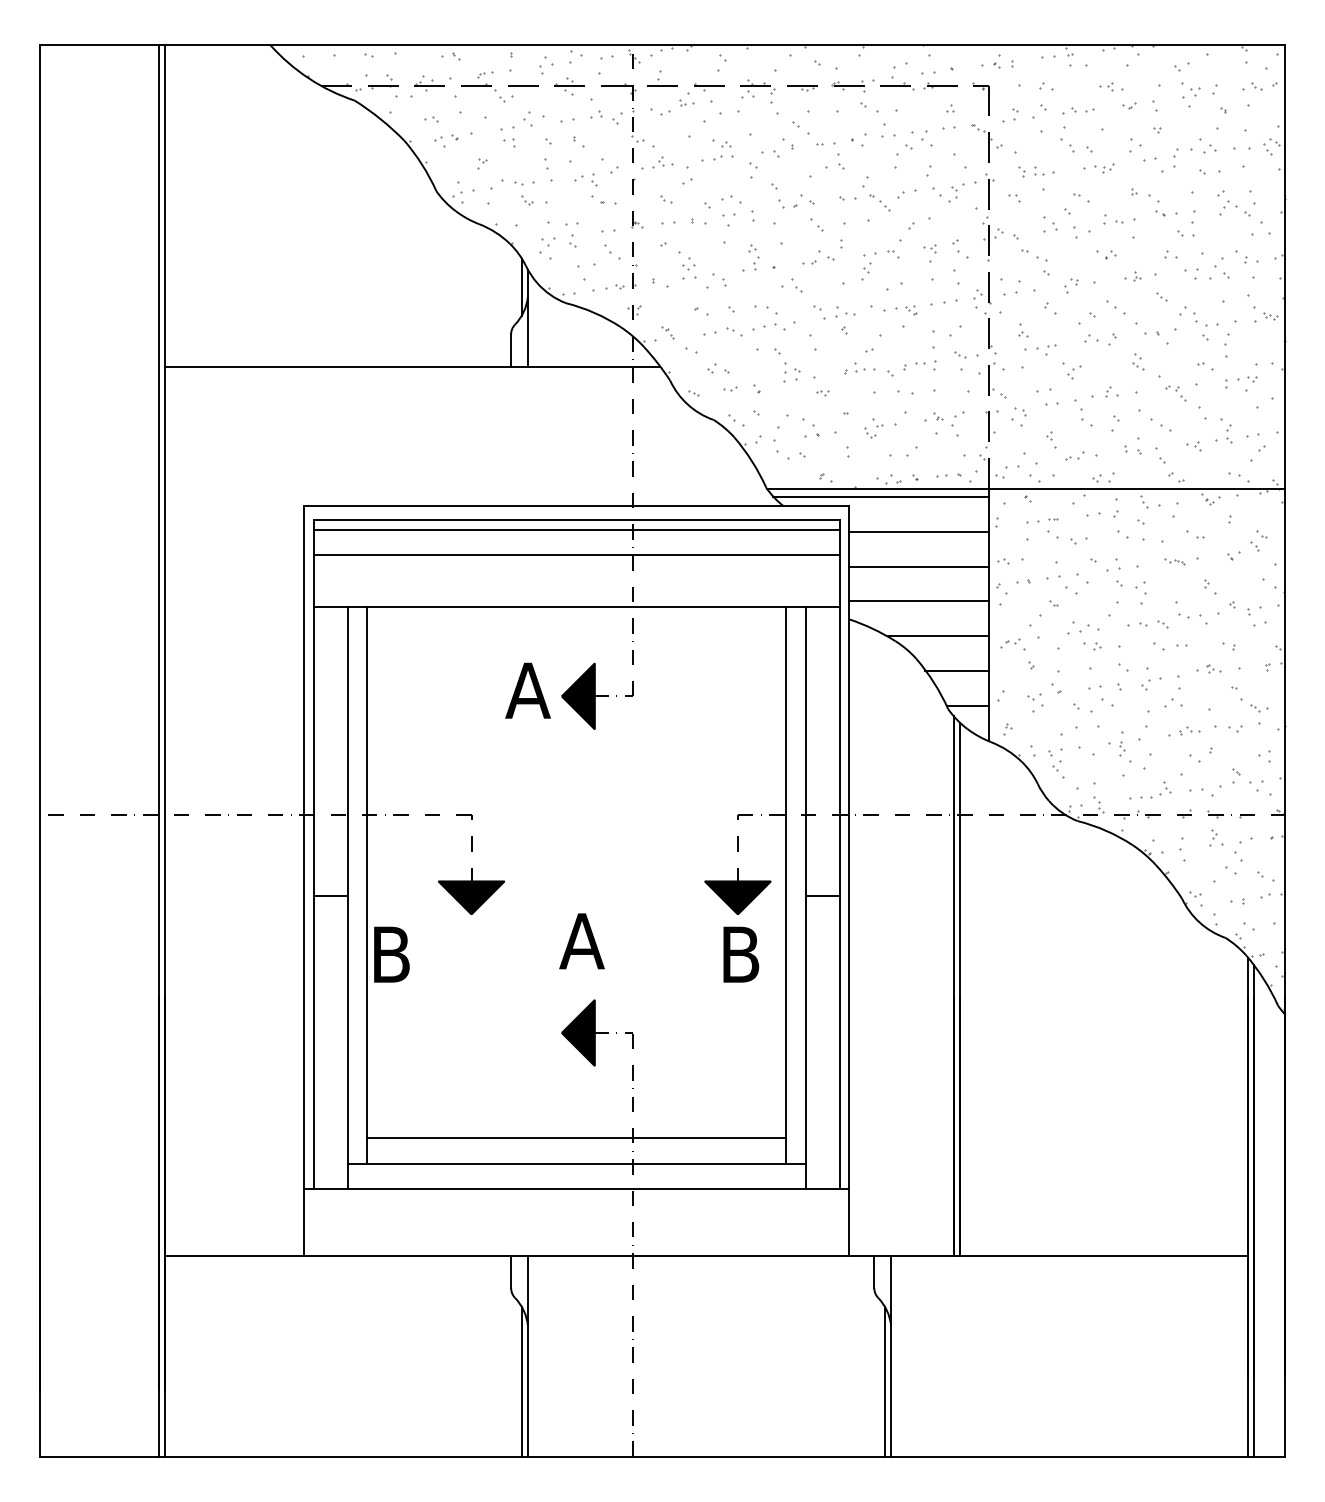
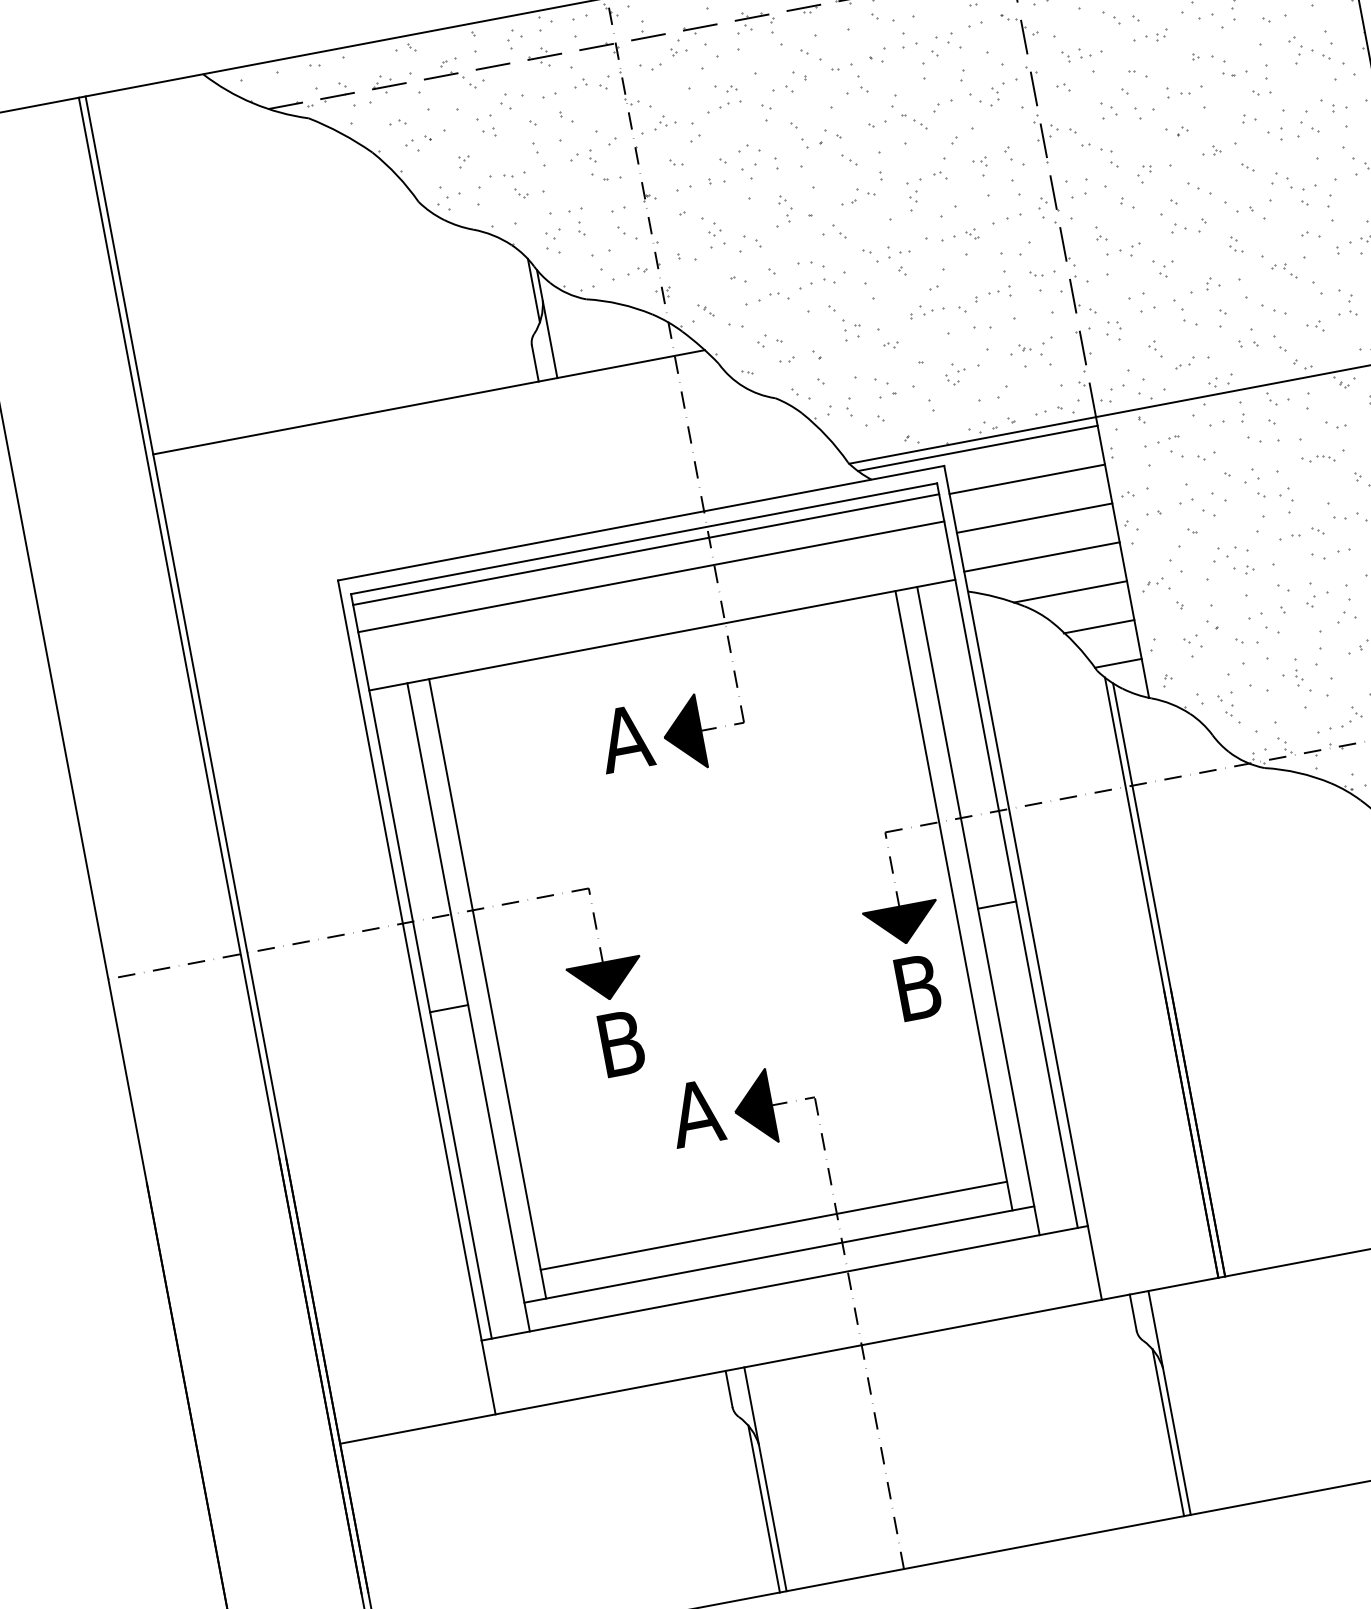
part: (776, 439) -> (849, 406), size x0.62
part: (1174, 561) -> (1317, 458), size x1.43
text: (581, 941) -> (695, 1113), moved
text: (391, 954) -> (621, 1043), moved

